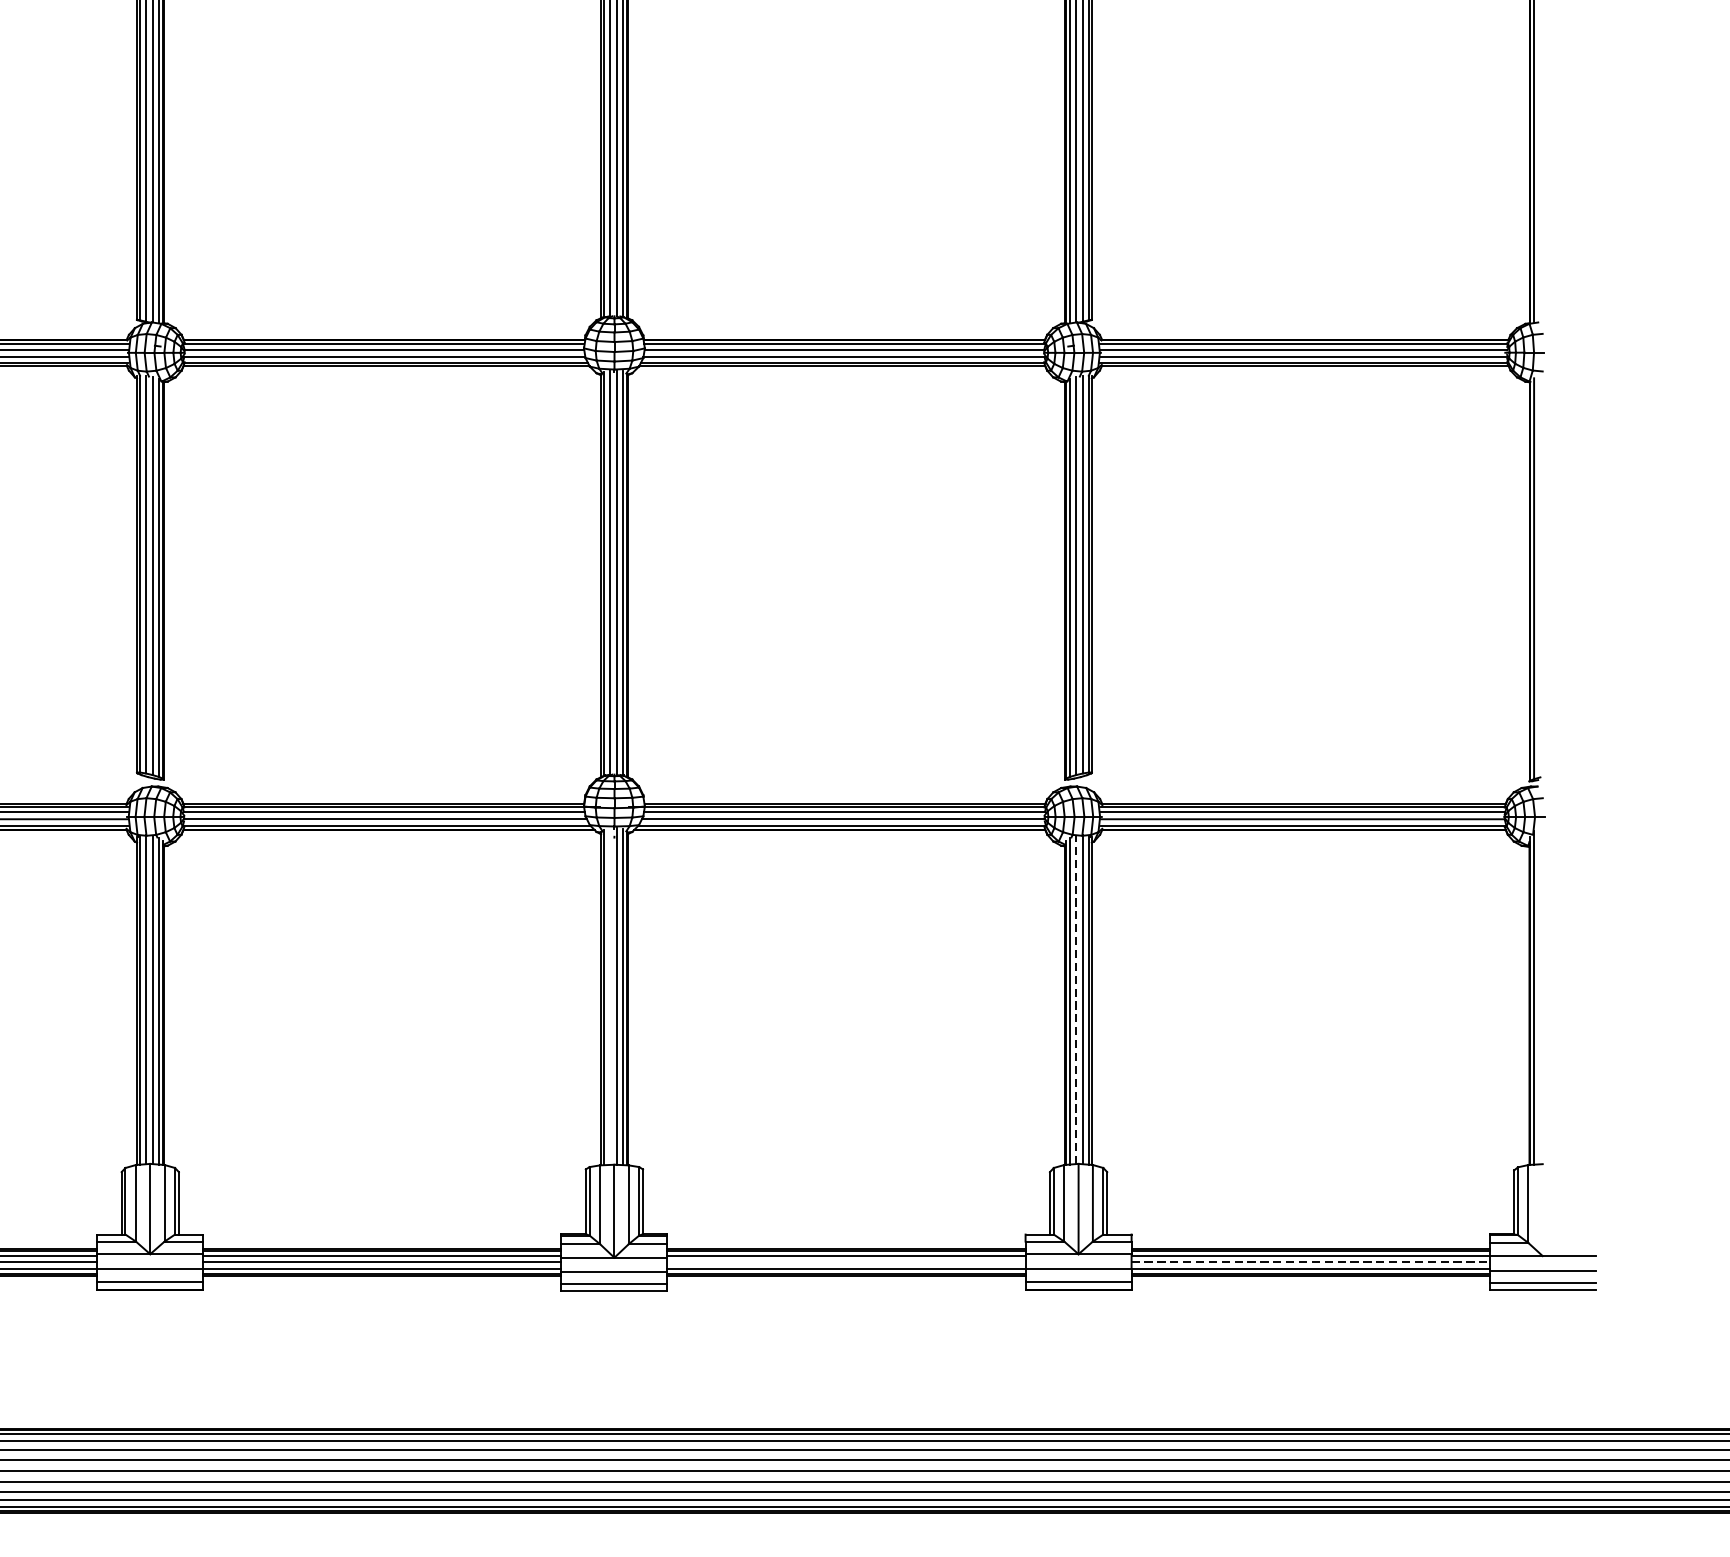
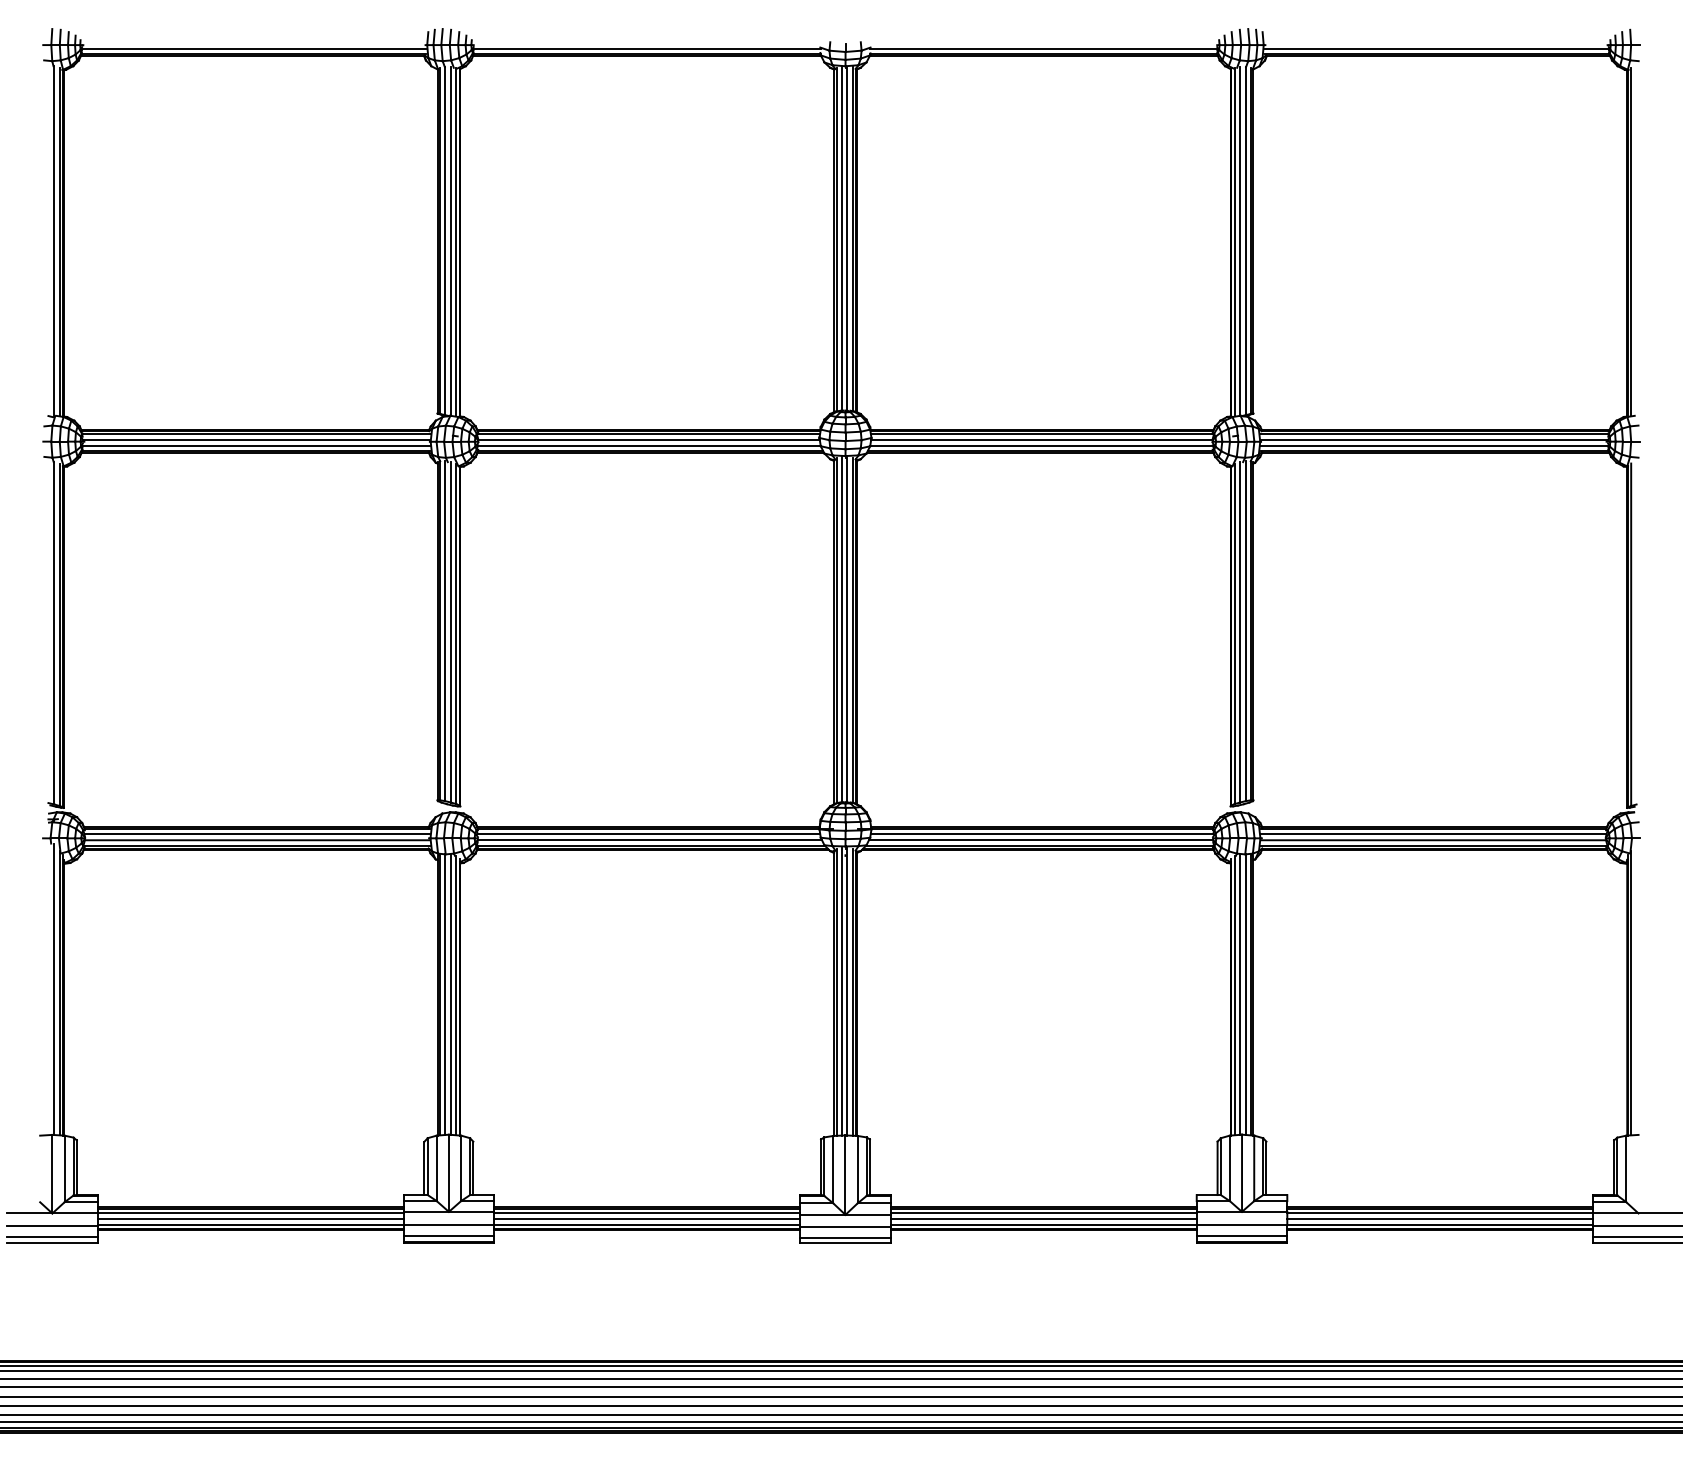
line: (609, 996) -> (841, 991), added
line: (1076, 999) -> (1240, 994), dashed -> solid
line: (846, 1261) -> (1043, 1218), added
line: (1310, 1261) -> (1440, 1218), dashed -> solid

